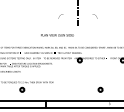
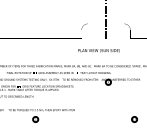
text: (57, 35) -> (99, 50), moved

